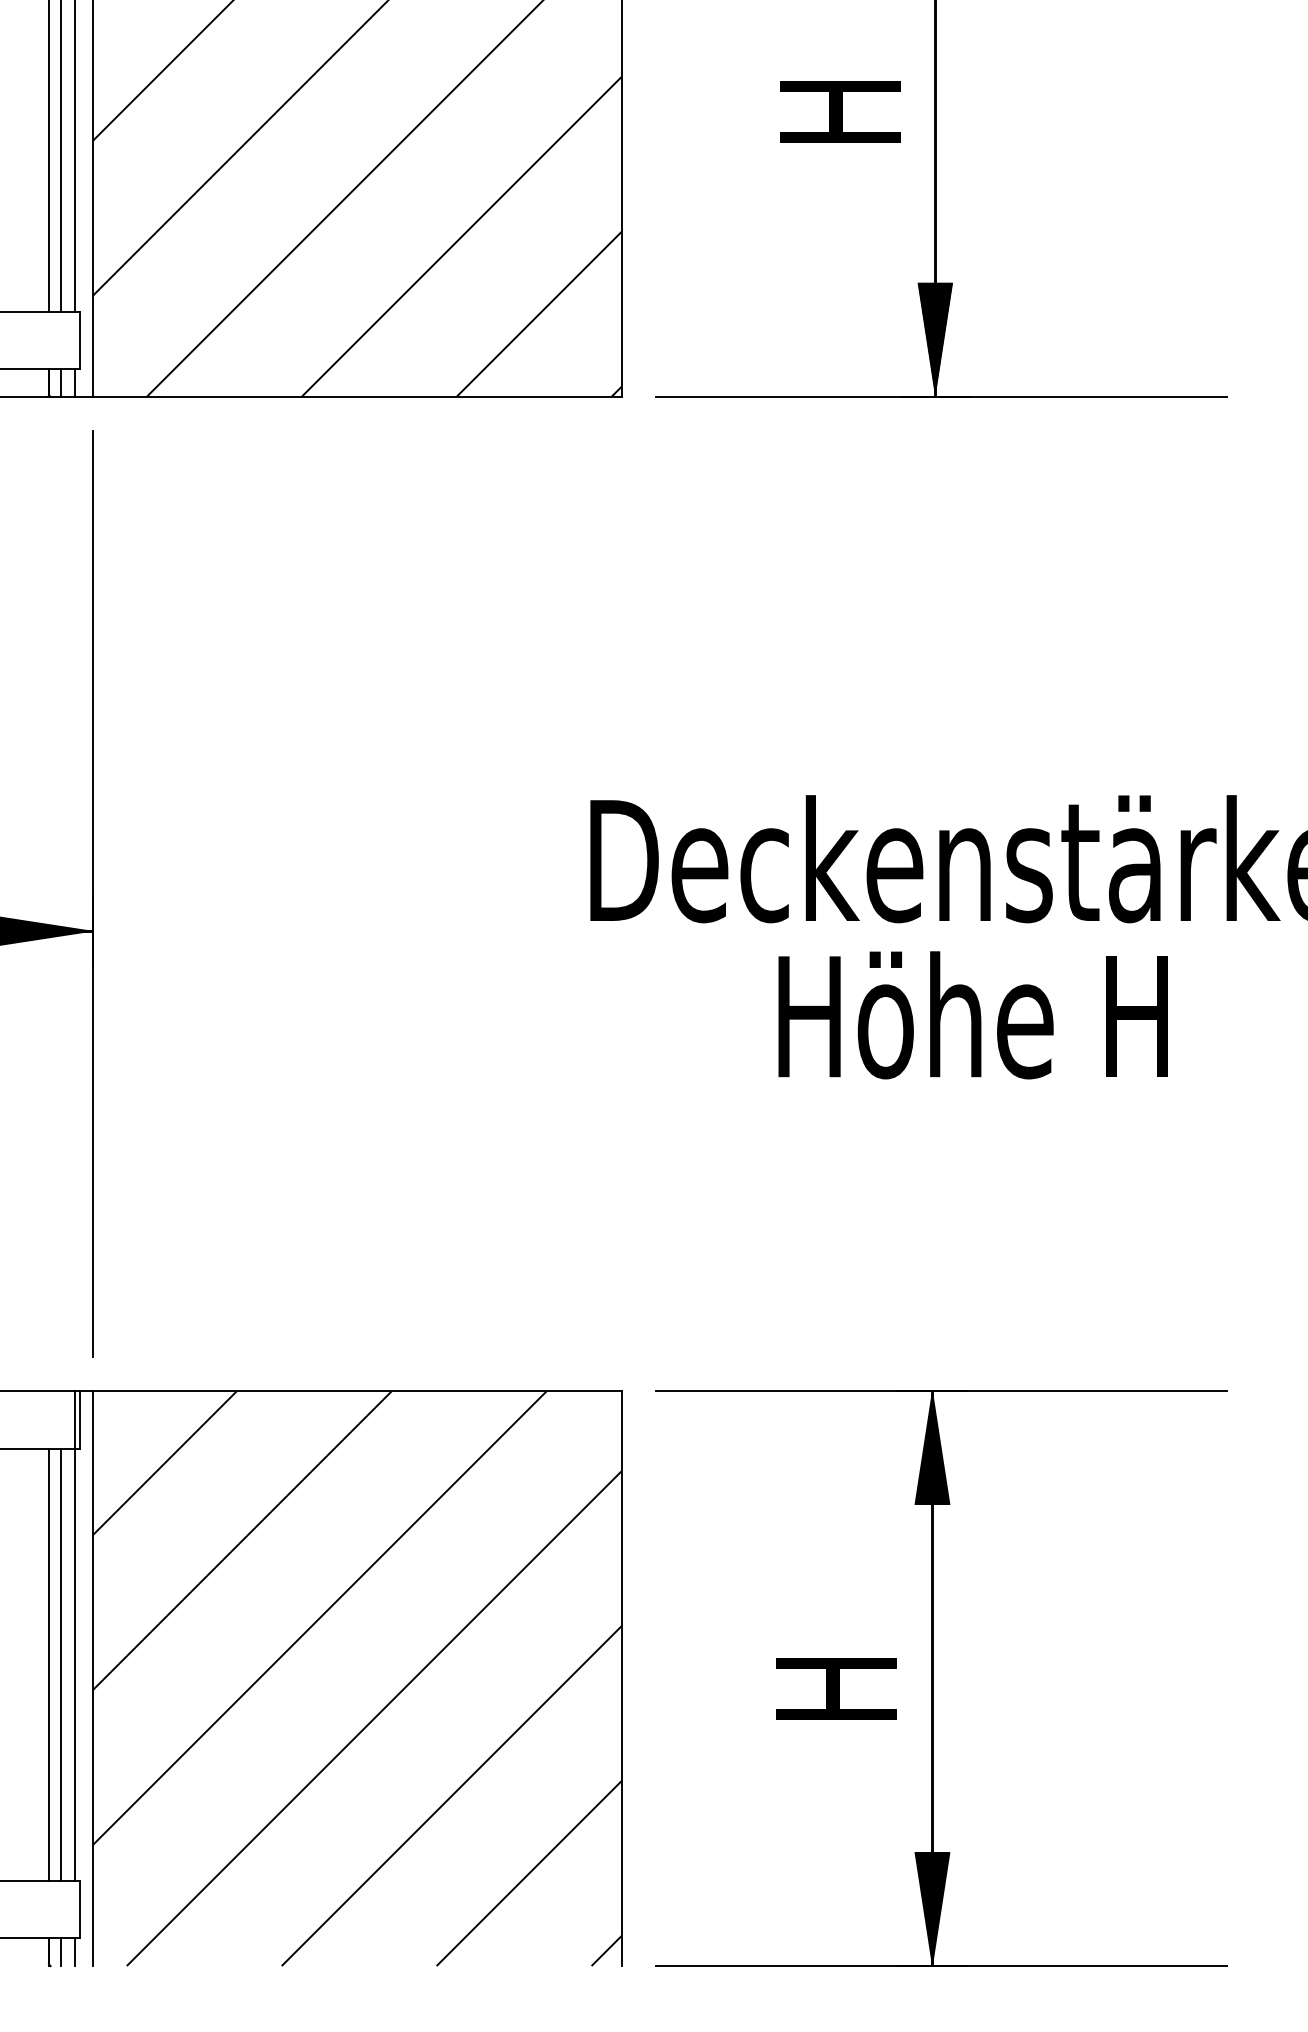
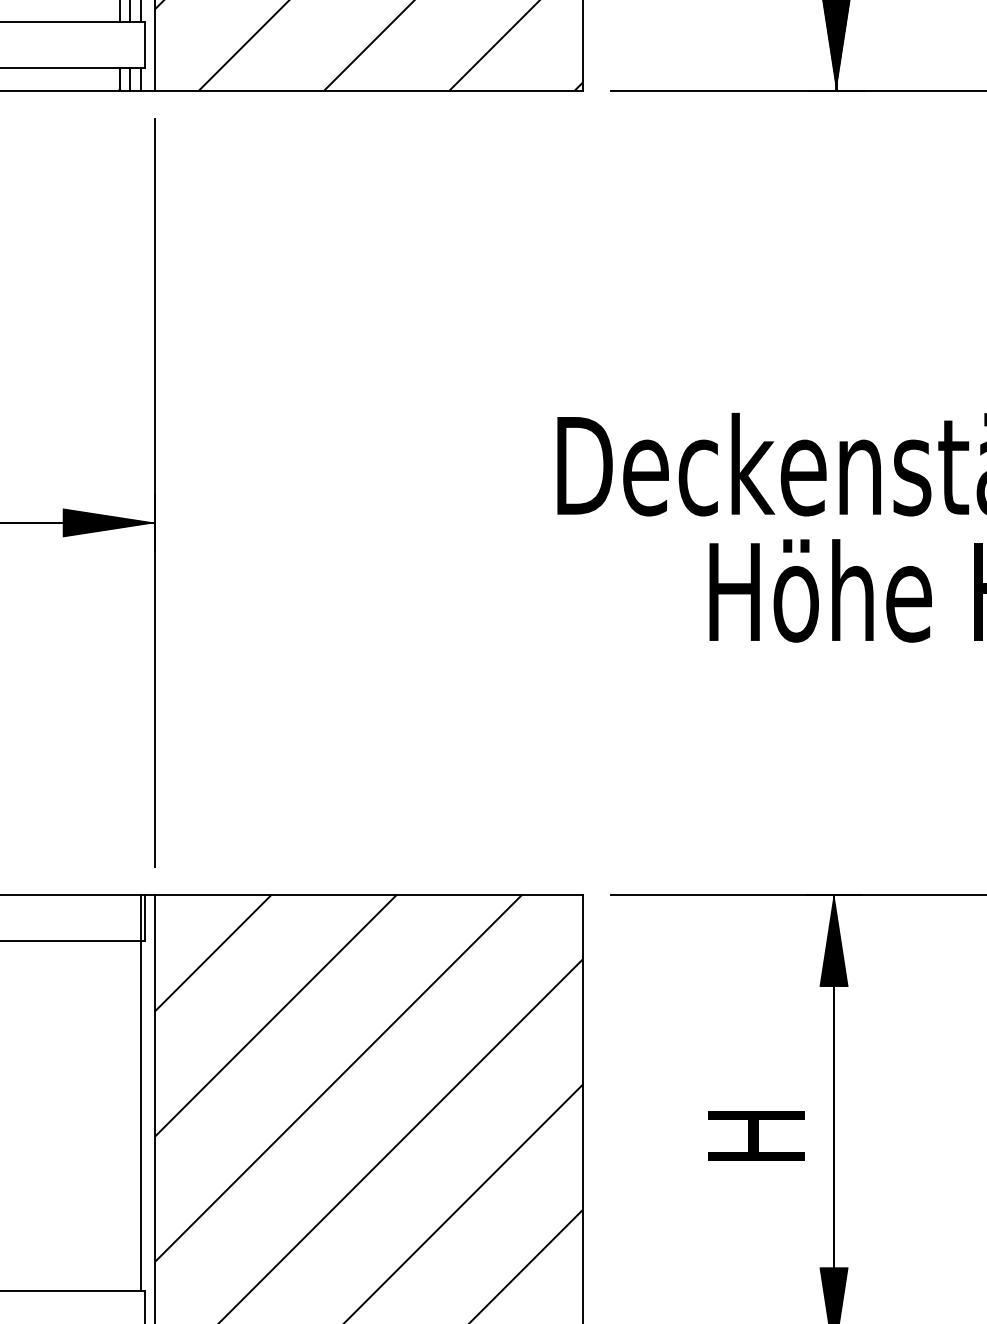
line: (48, 1664) -> (119, 1115), removed
line: (61, 1664) -> (129, 1115), removed

